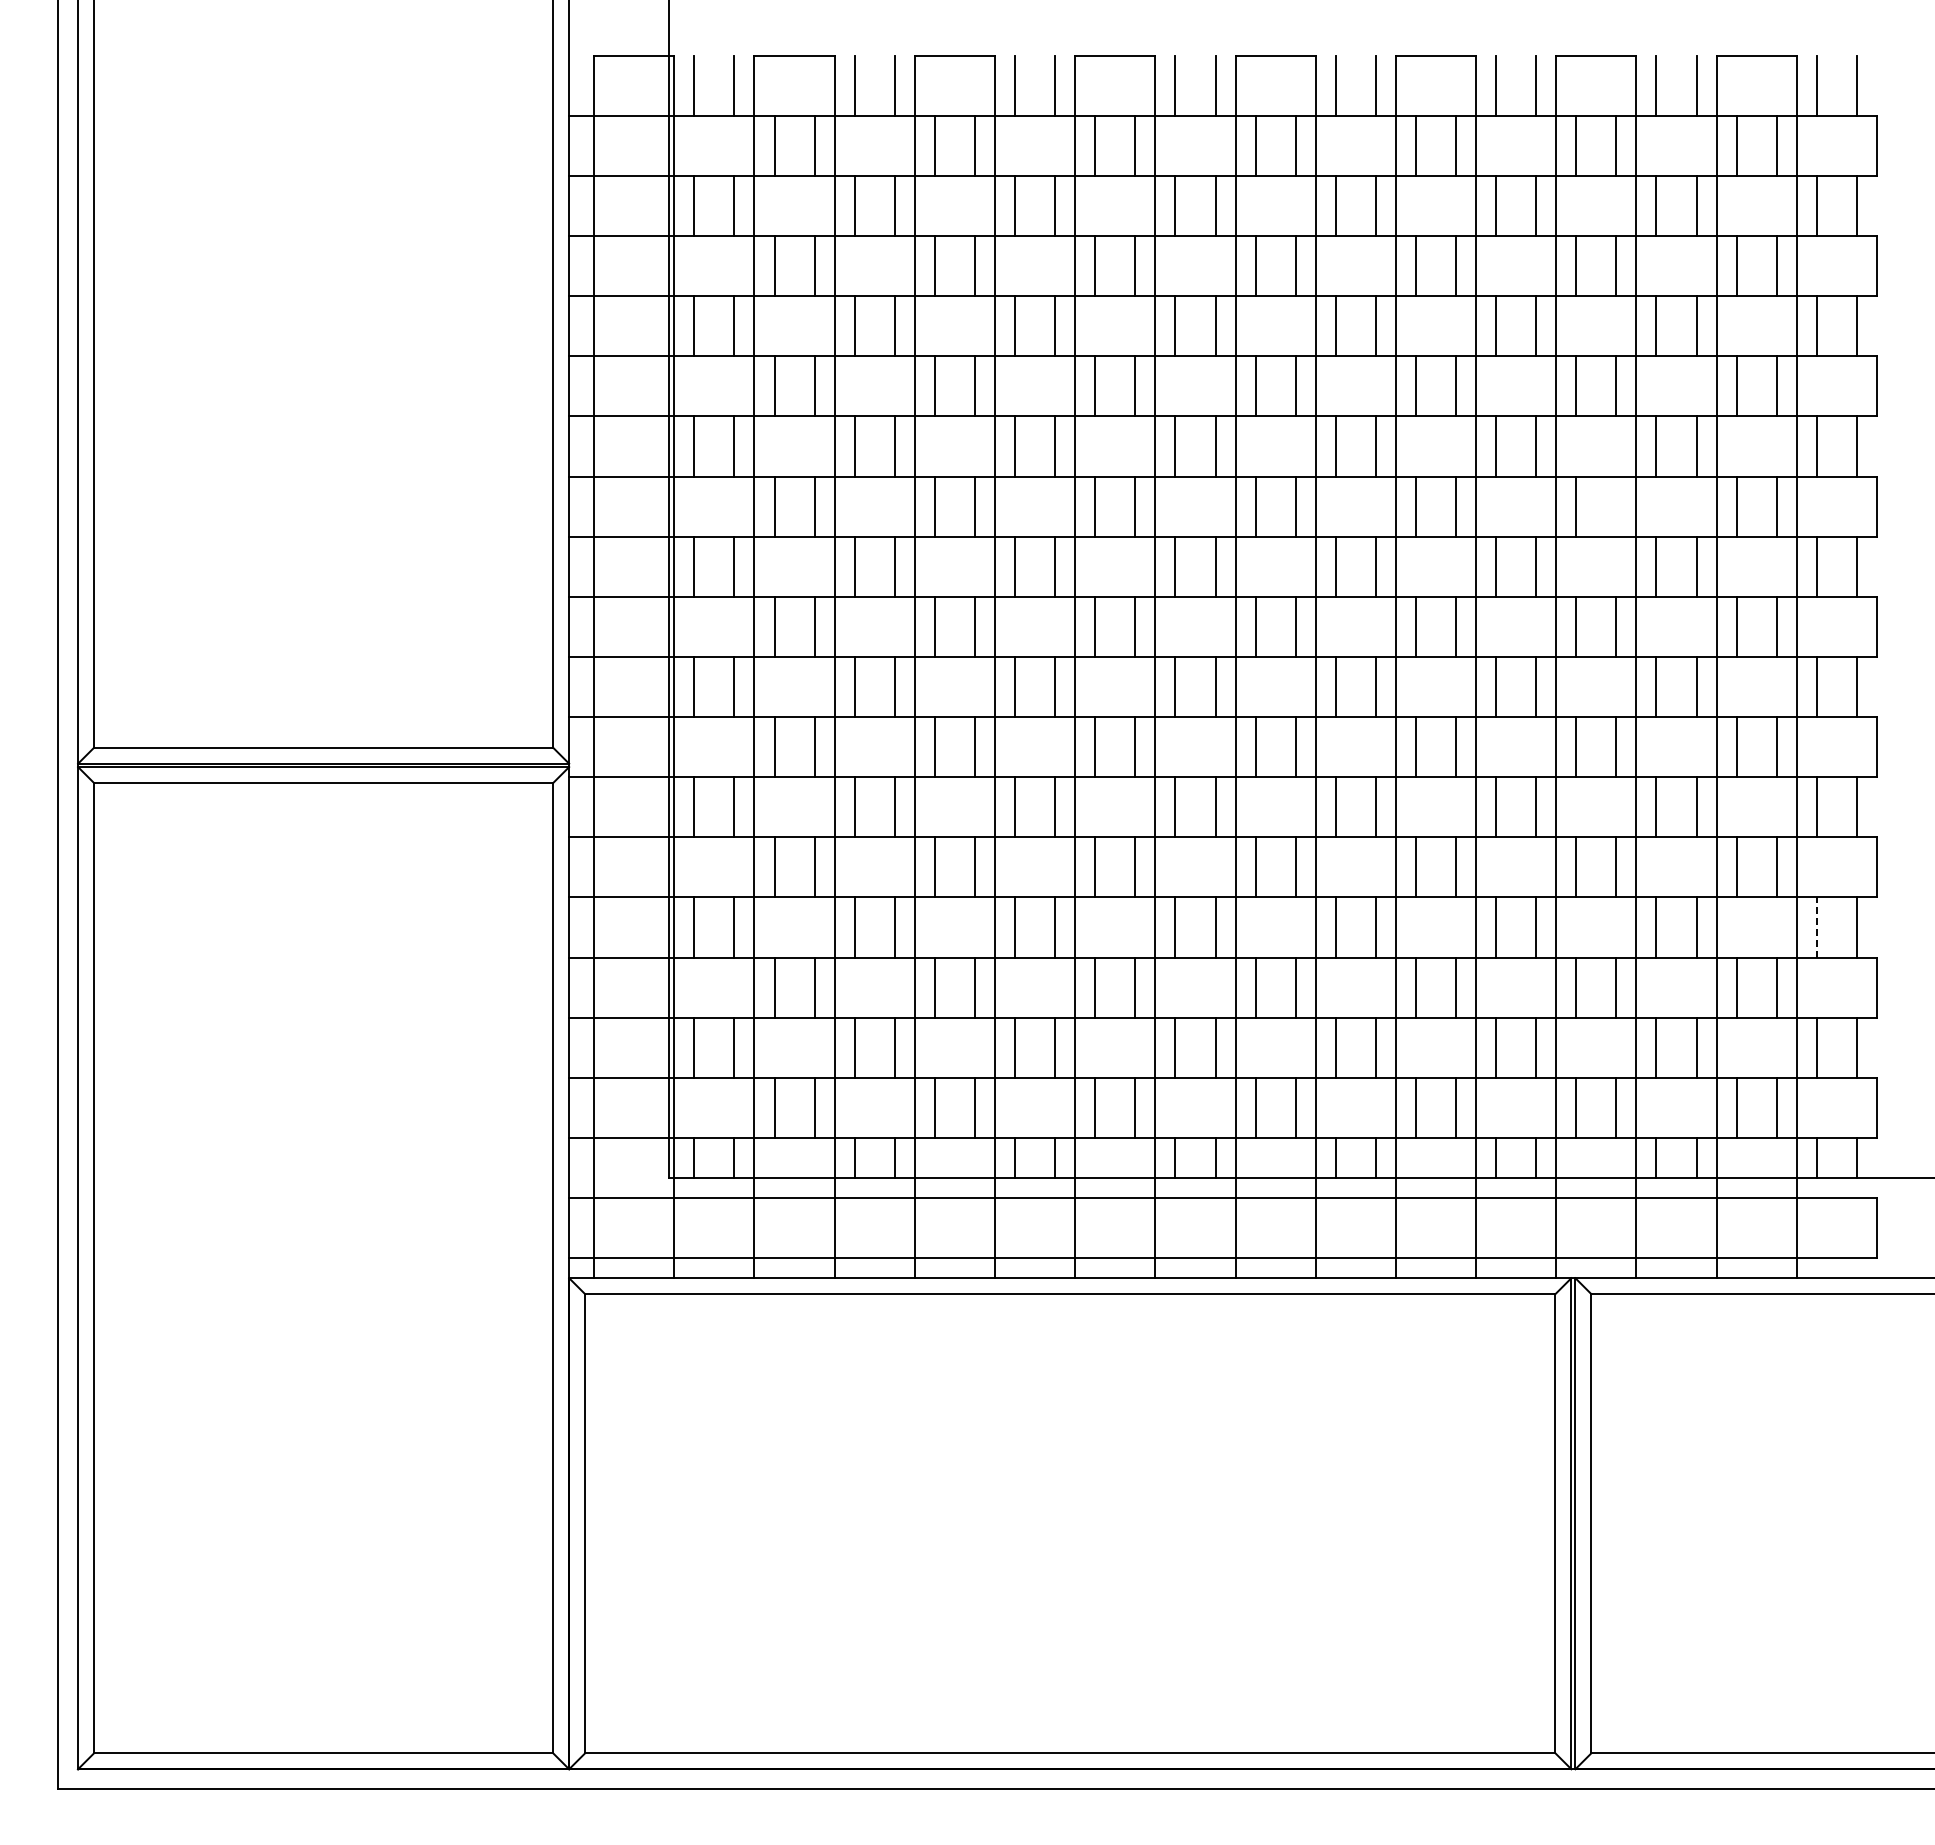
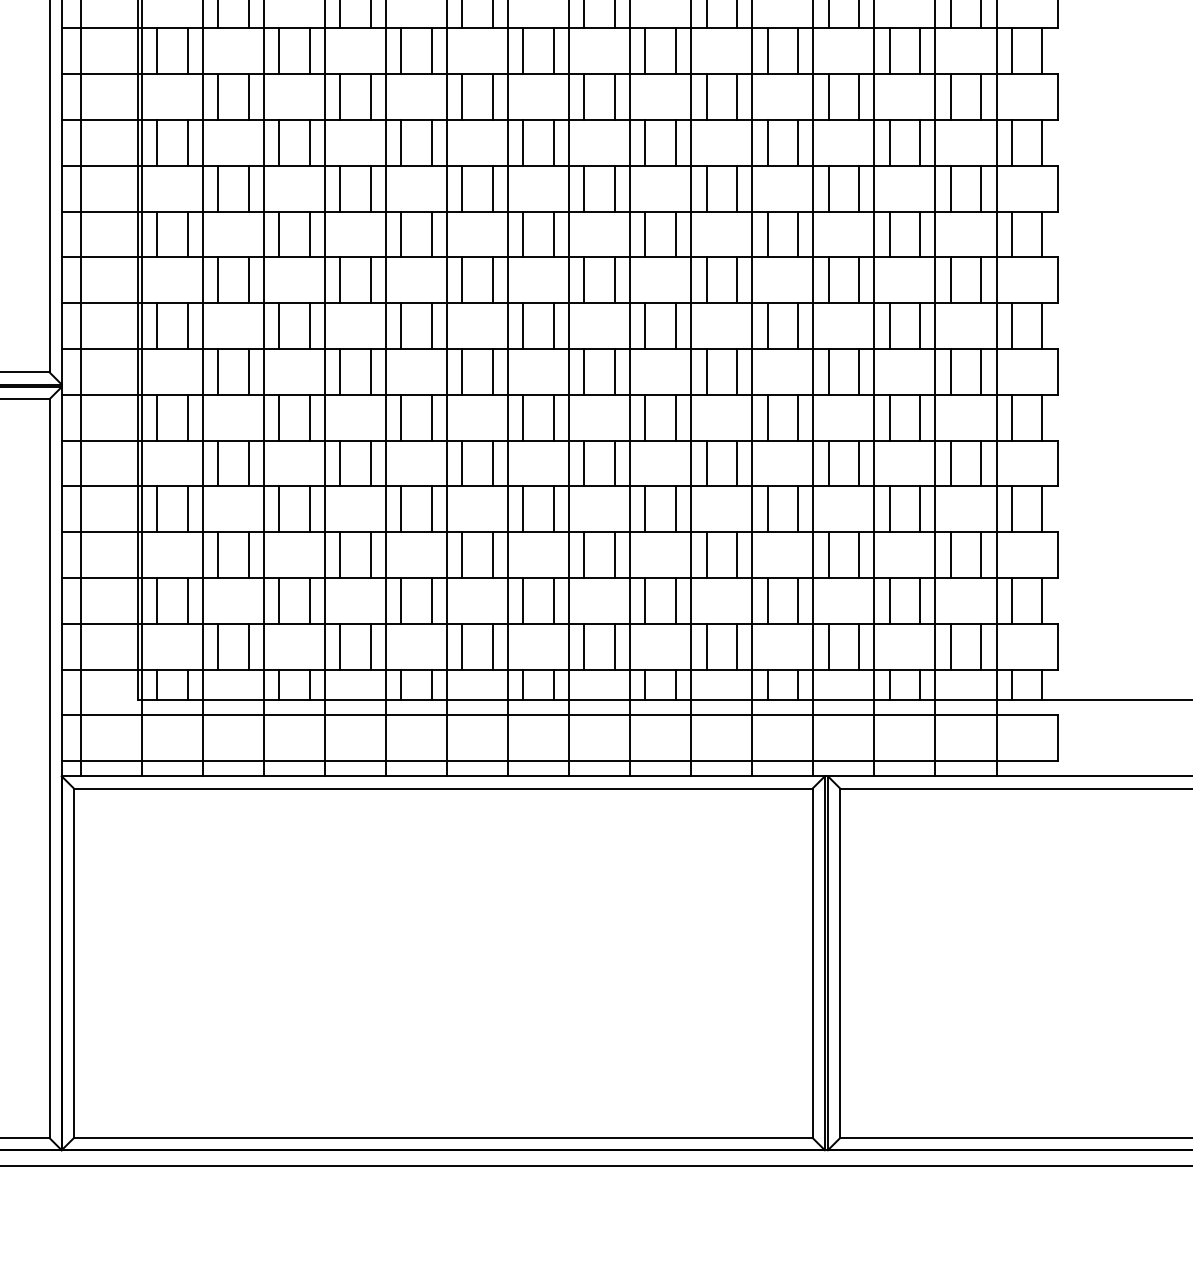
line: (1616, 506) -> (859, 188), added
line: (1816, 927) -> (1011, 509), dashed -> solid

